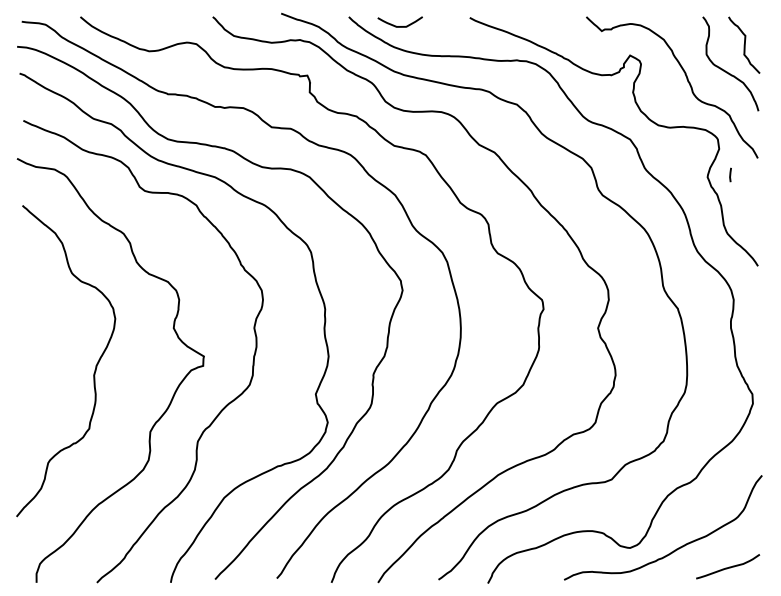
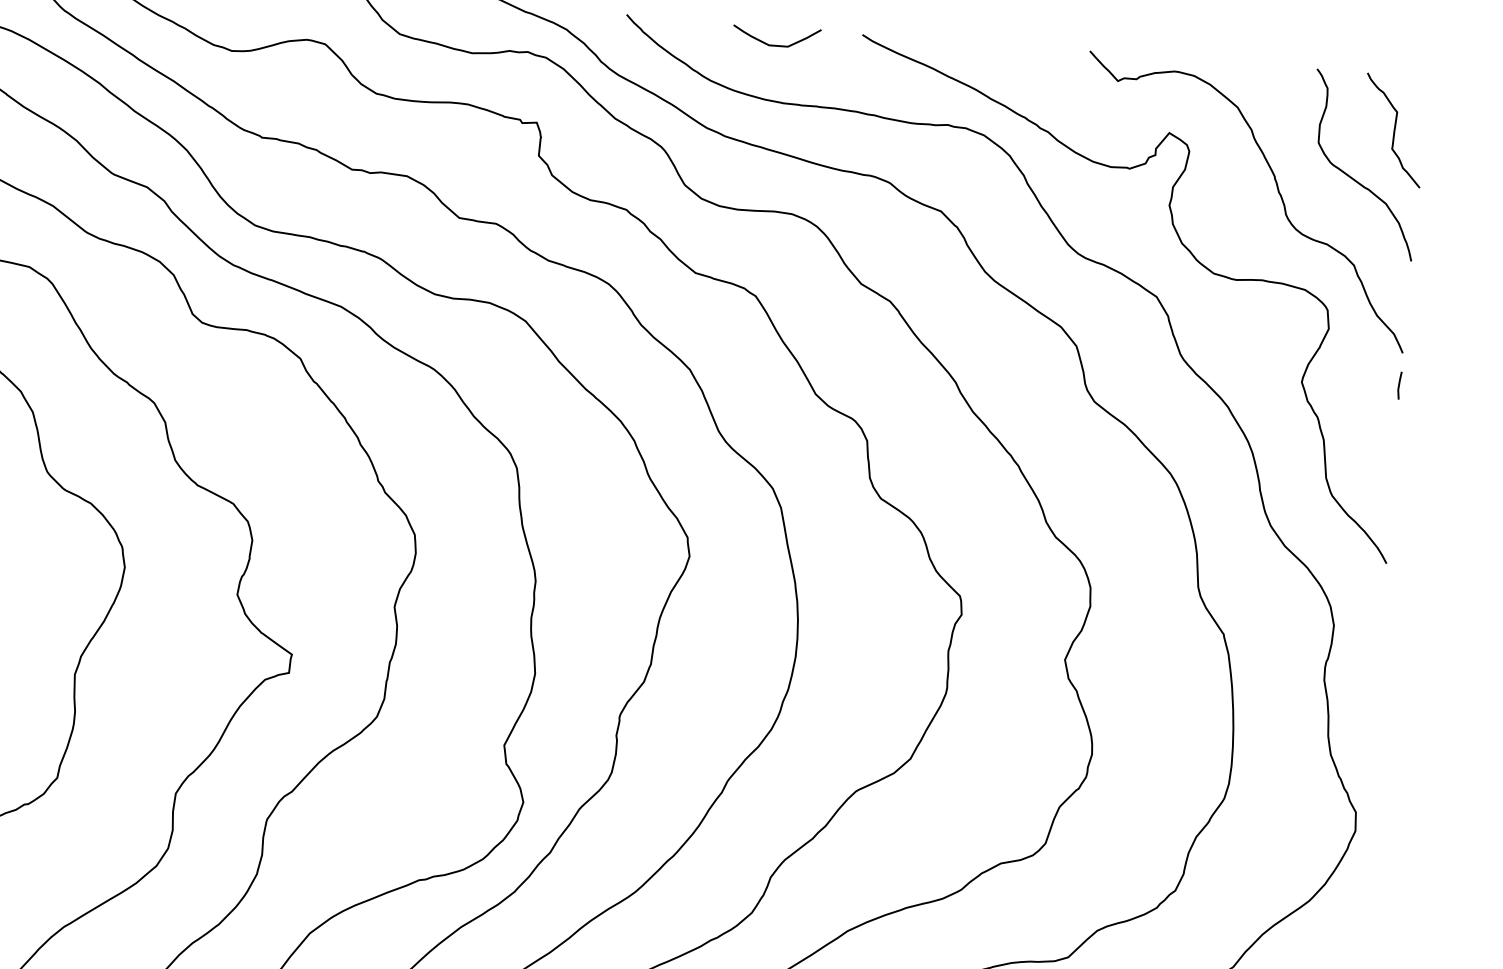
curve: (396, 25) -> (769, 42), moved
line: (730, 174) -> (1399, 384), moved

